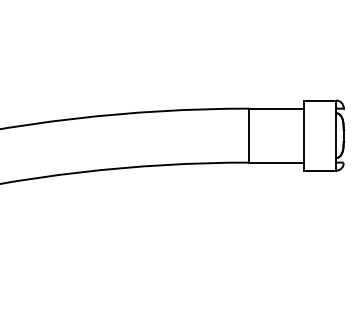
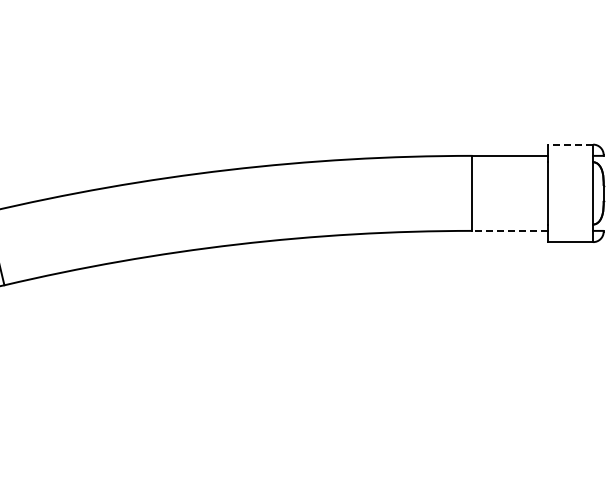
line: (319, 100) -> (570, 144), solid -> dashed
line: (276, 162) -> (510, 230), solid -> dashed

